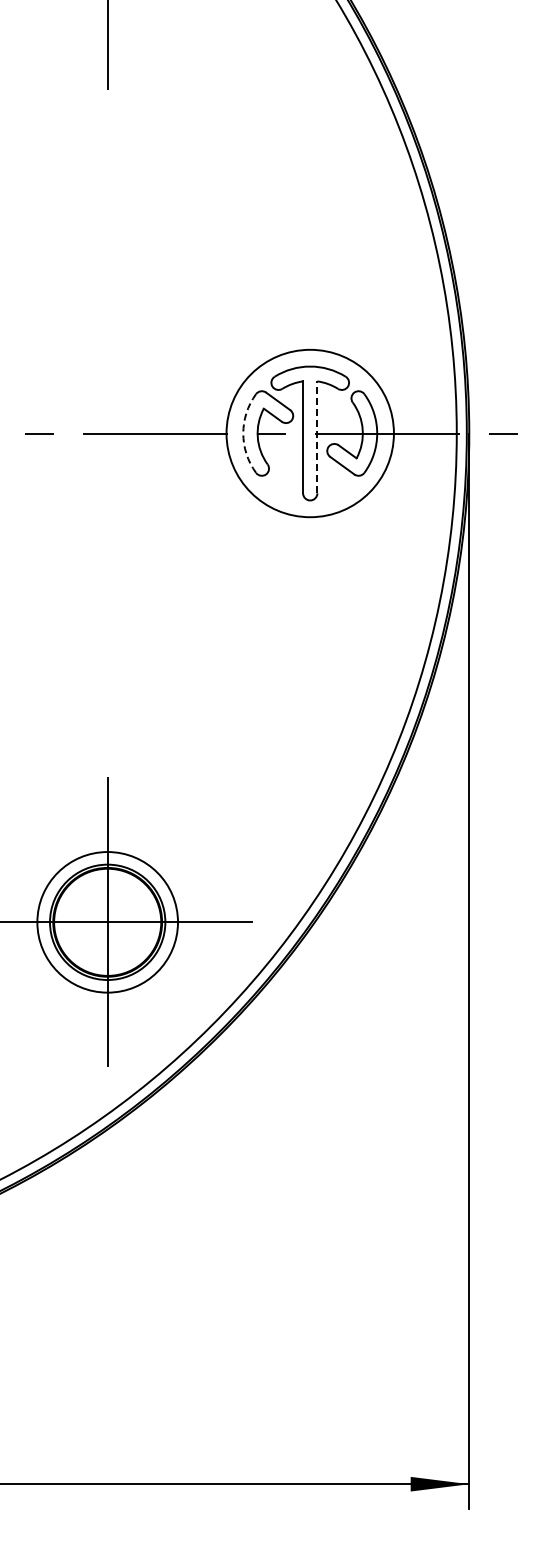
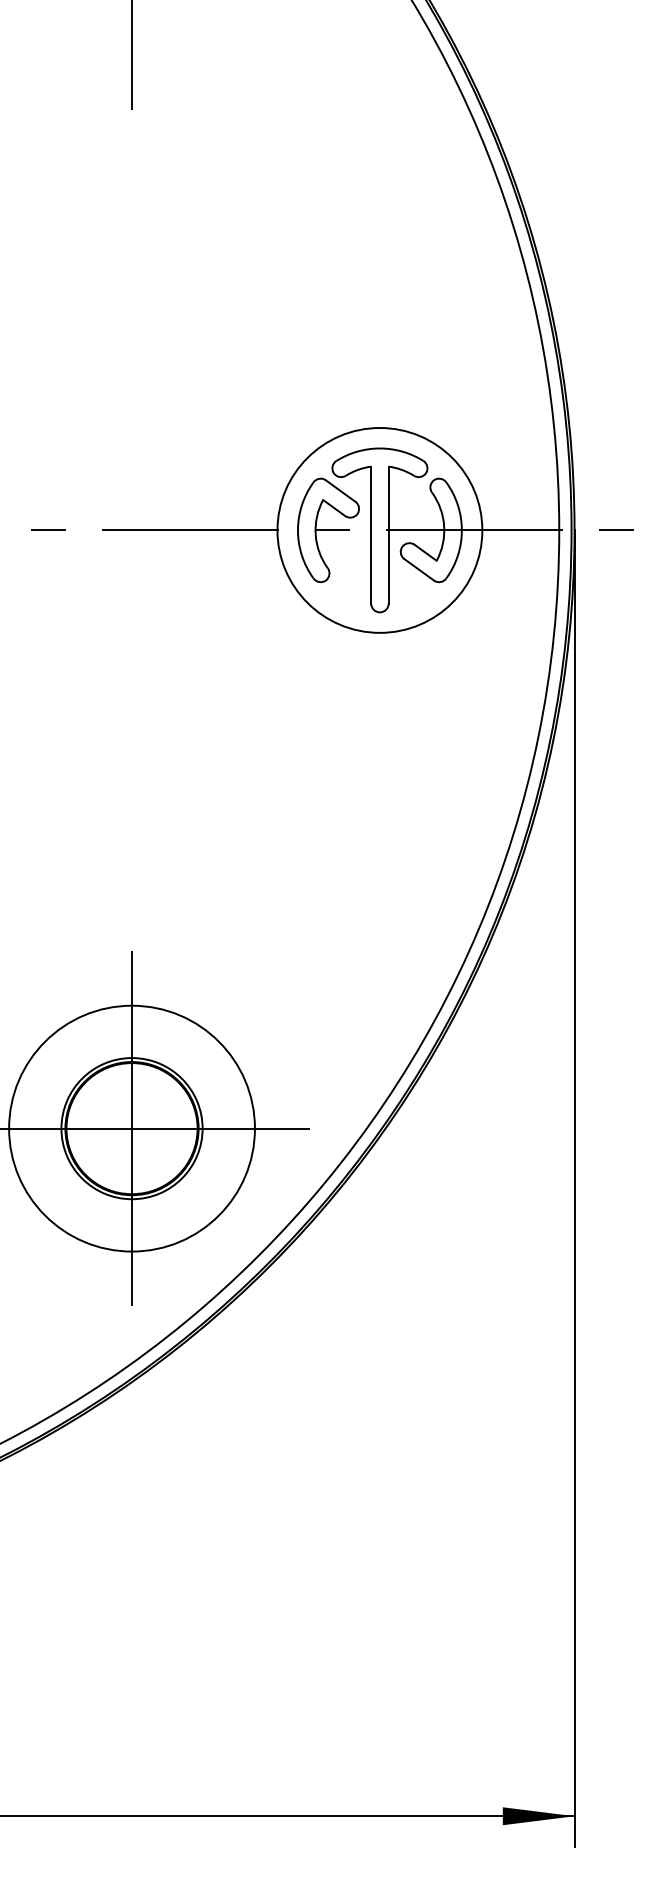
arc: (243, 433) -> (298, 530), dashed -> solid
line: (317, 437) -> (388, 535), dashed -> solid
circle: (107, 921) -> (131, 1127), size x1.43

